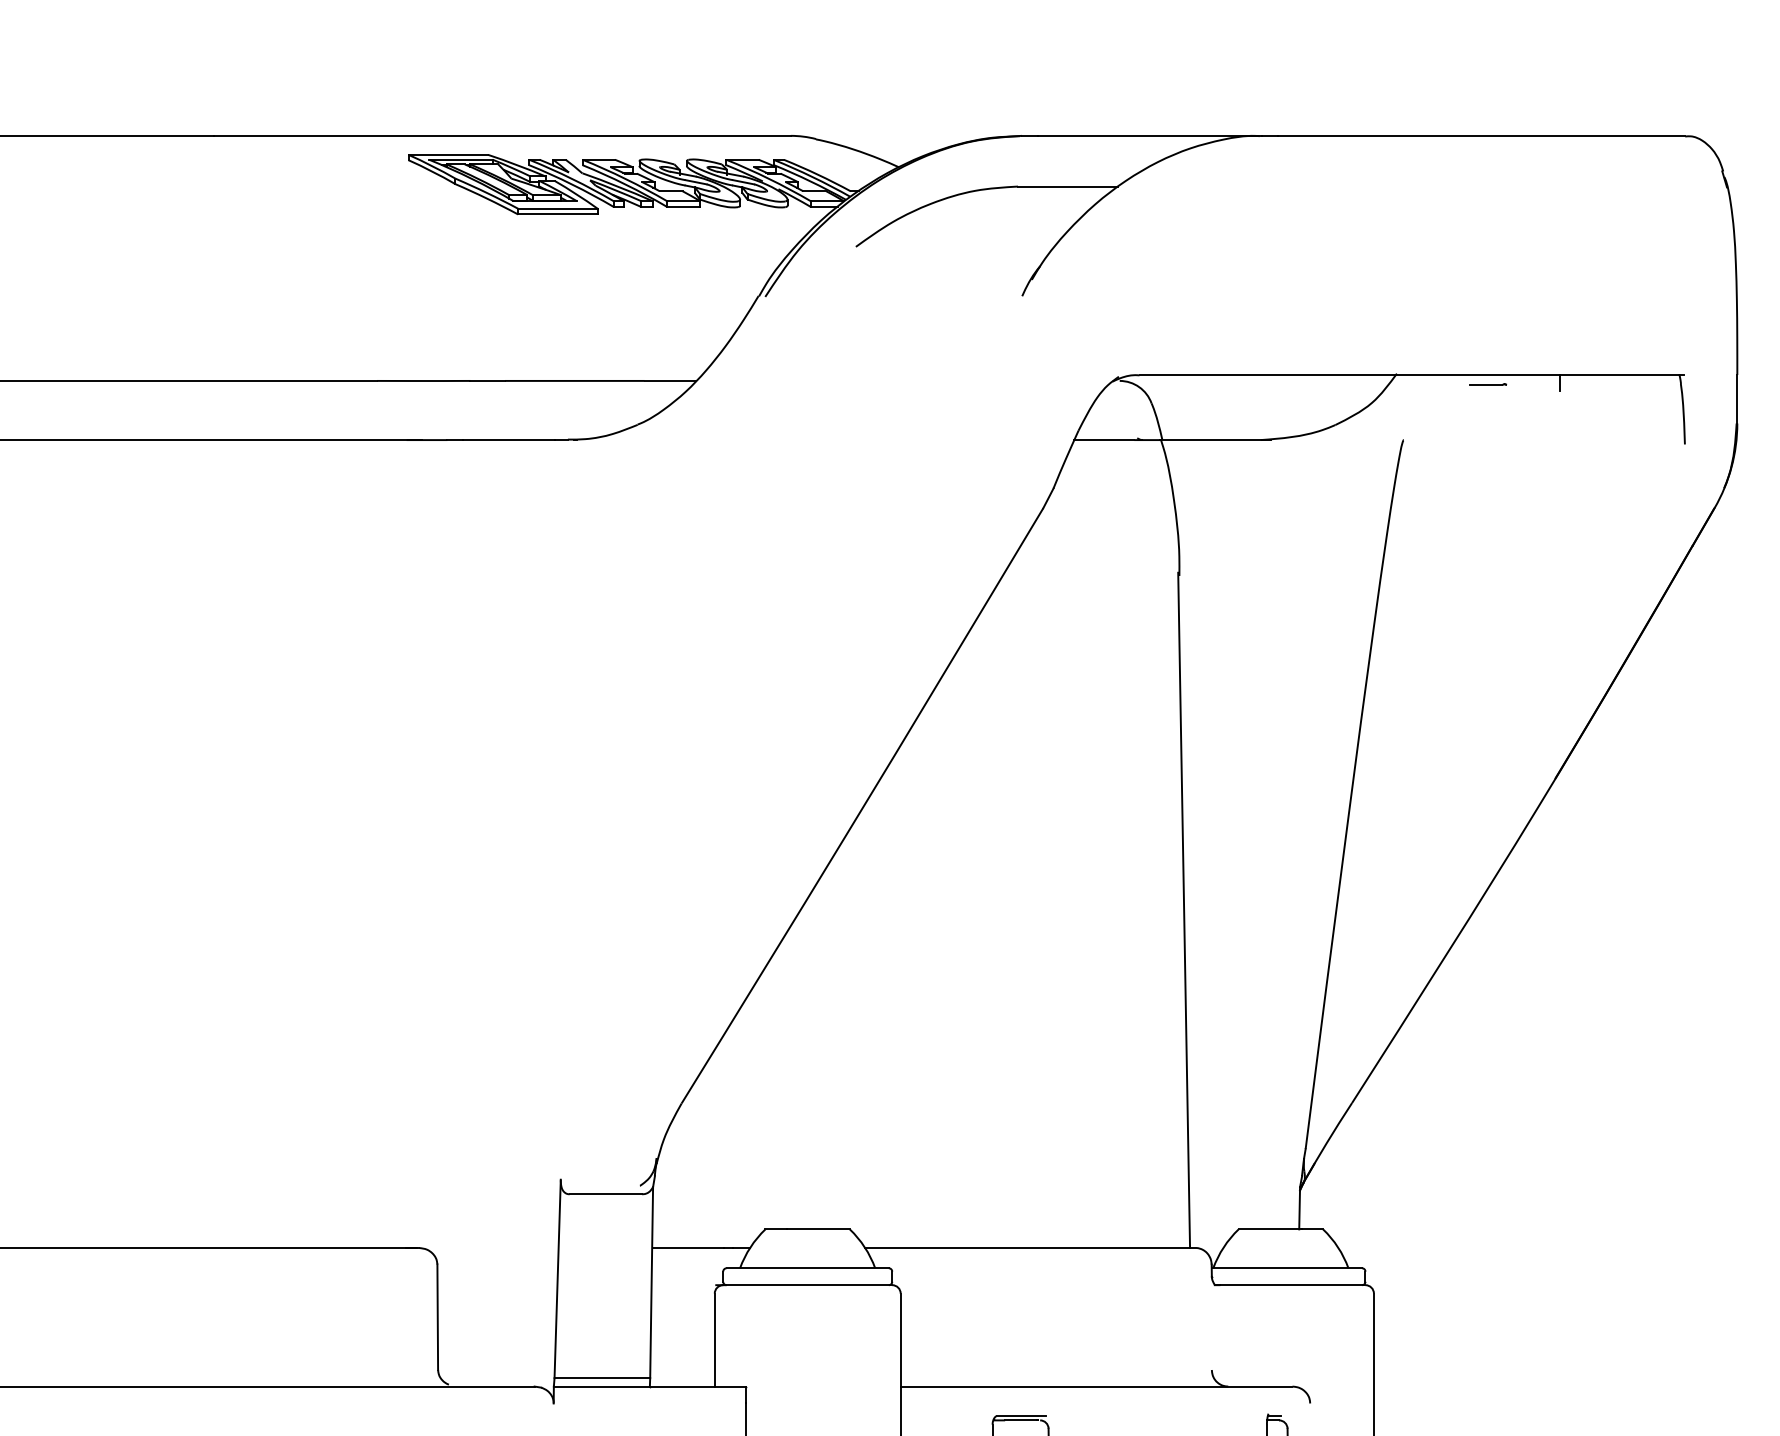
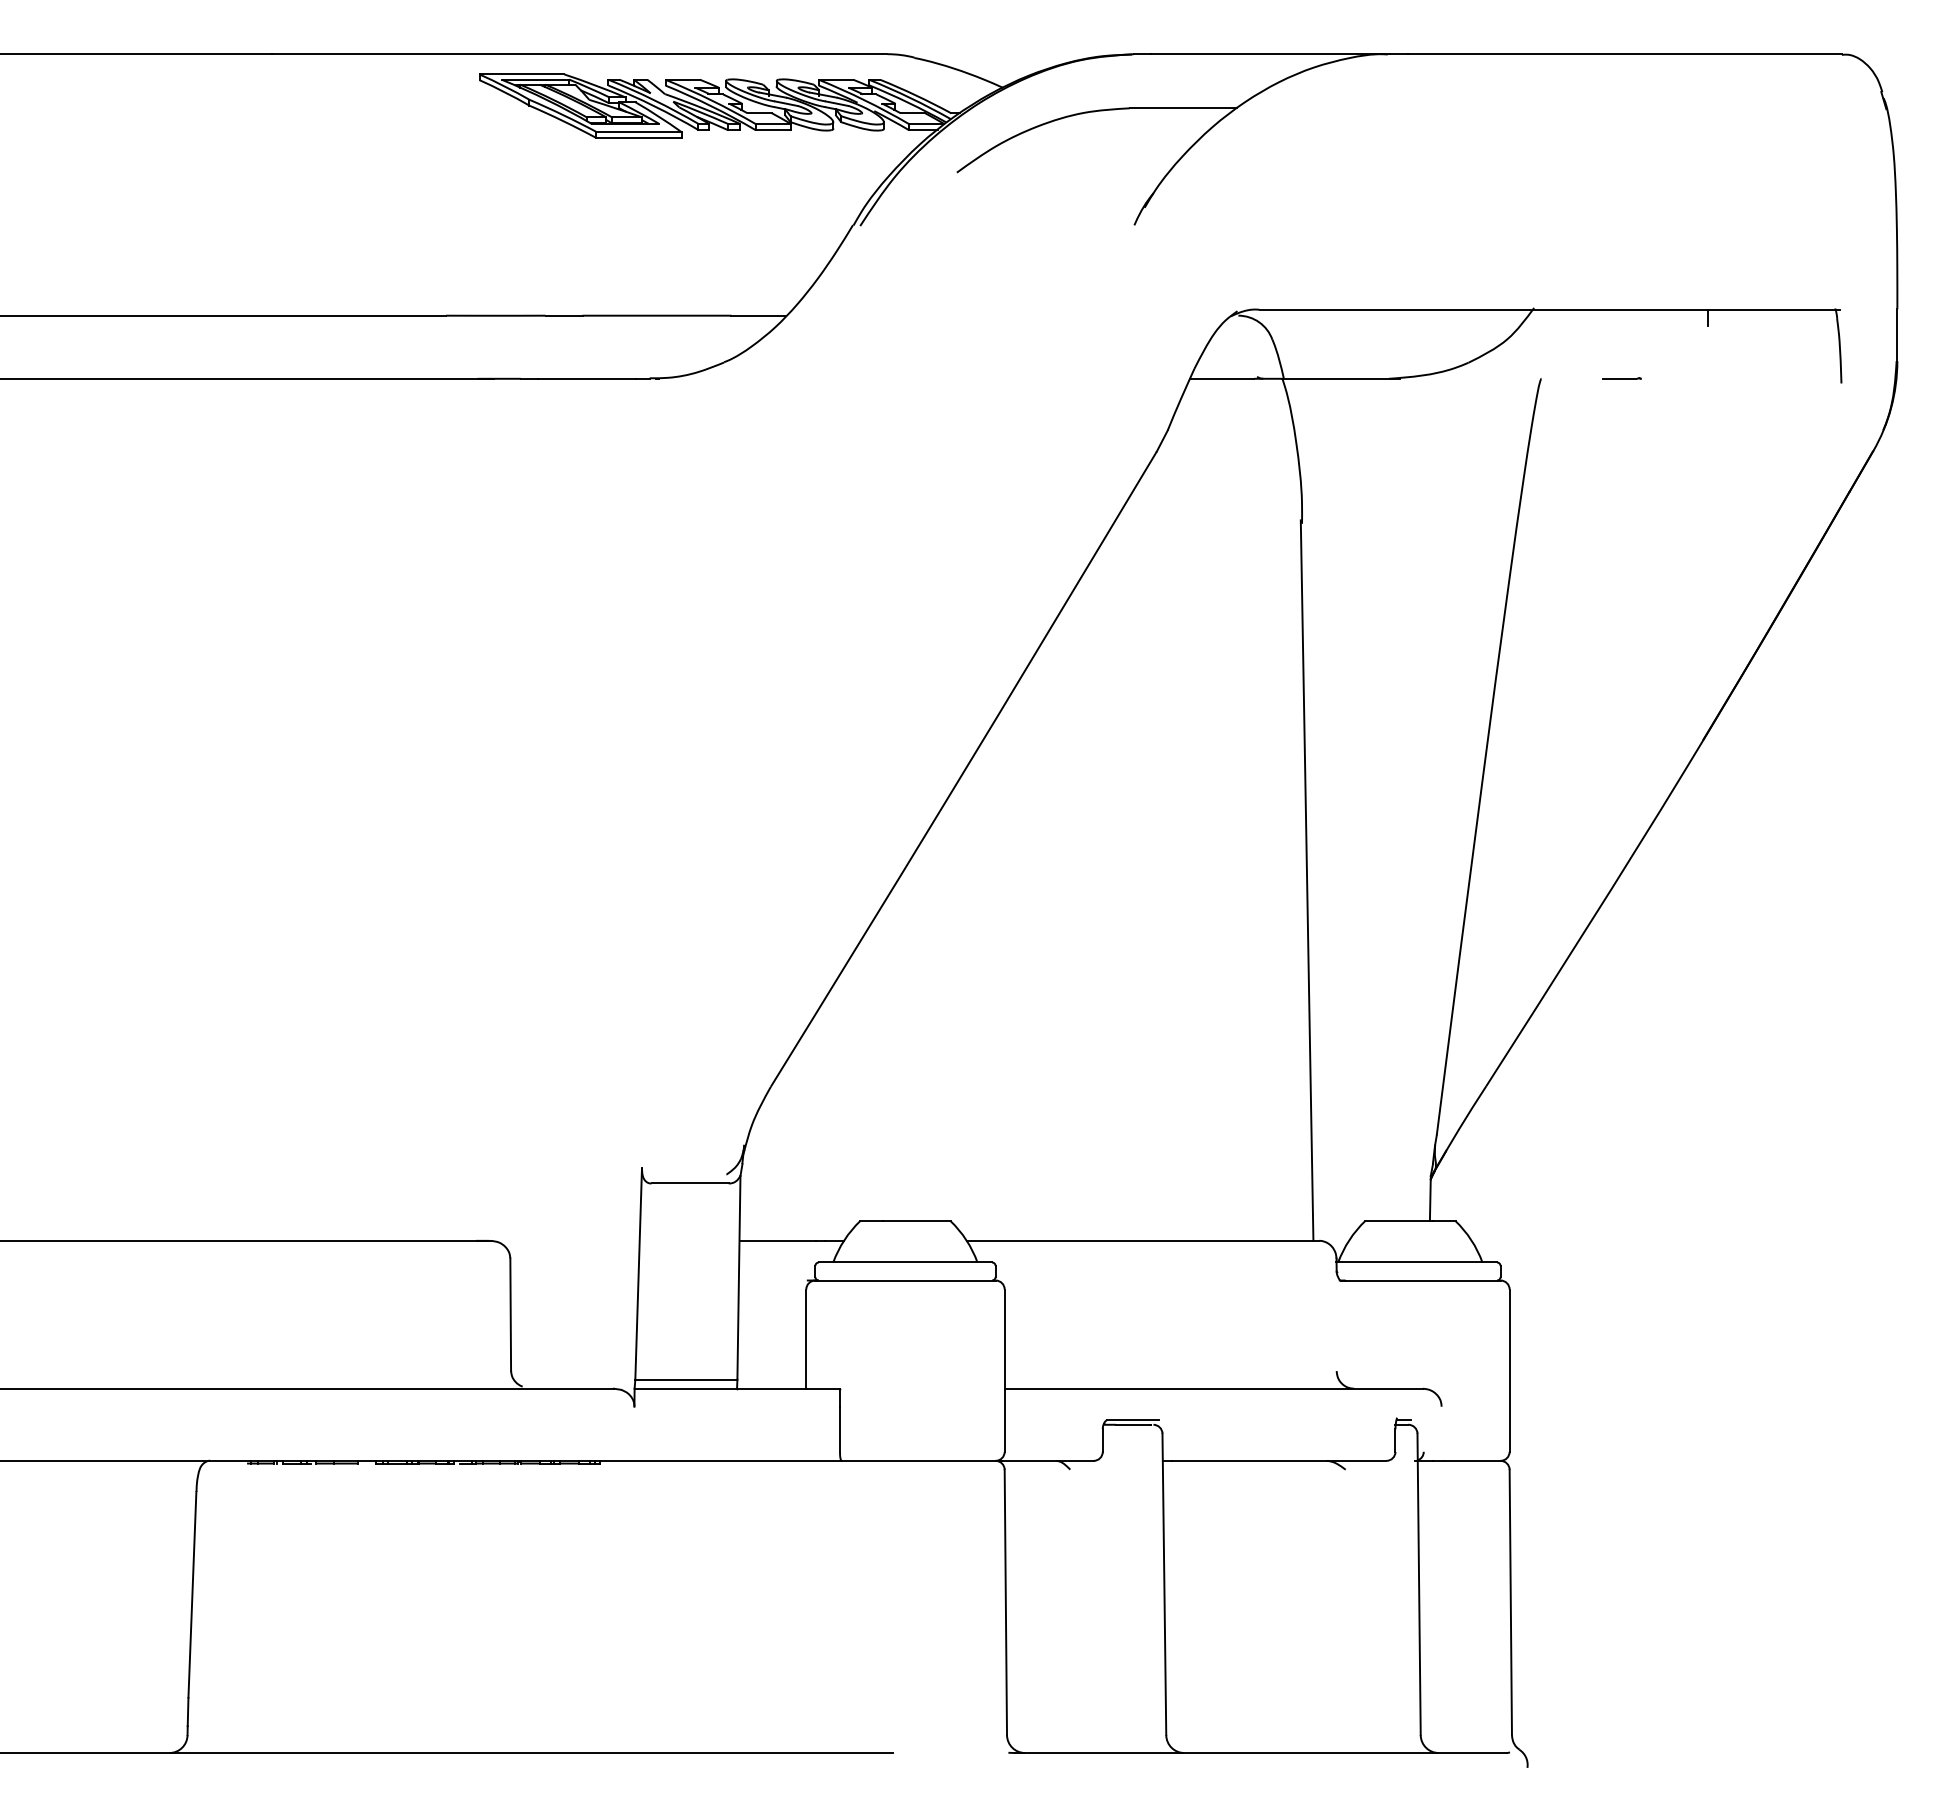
line: (1488, 384) -> (1621, 378), moved

